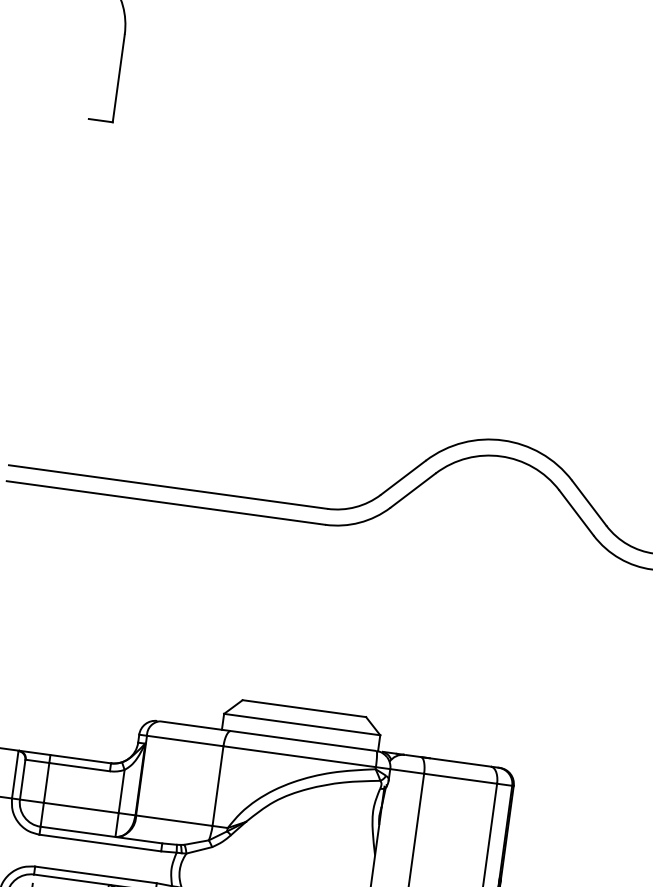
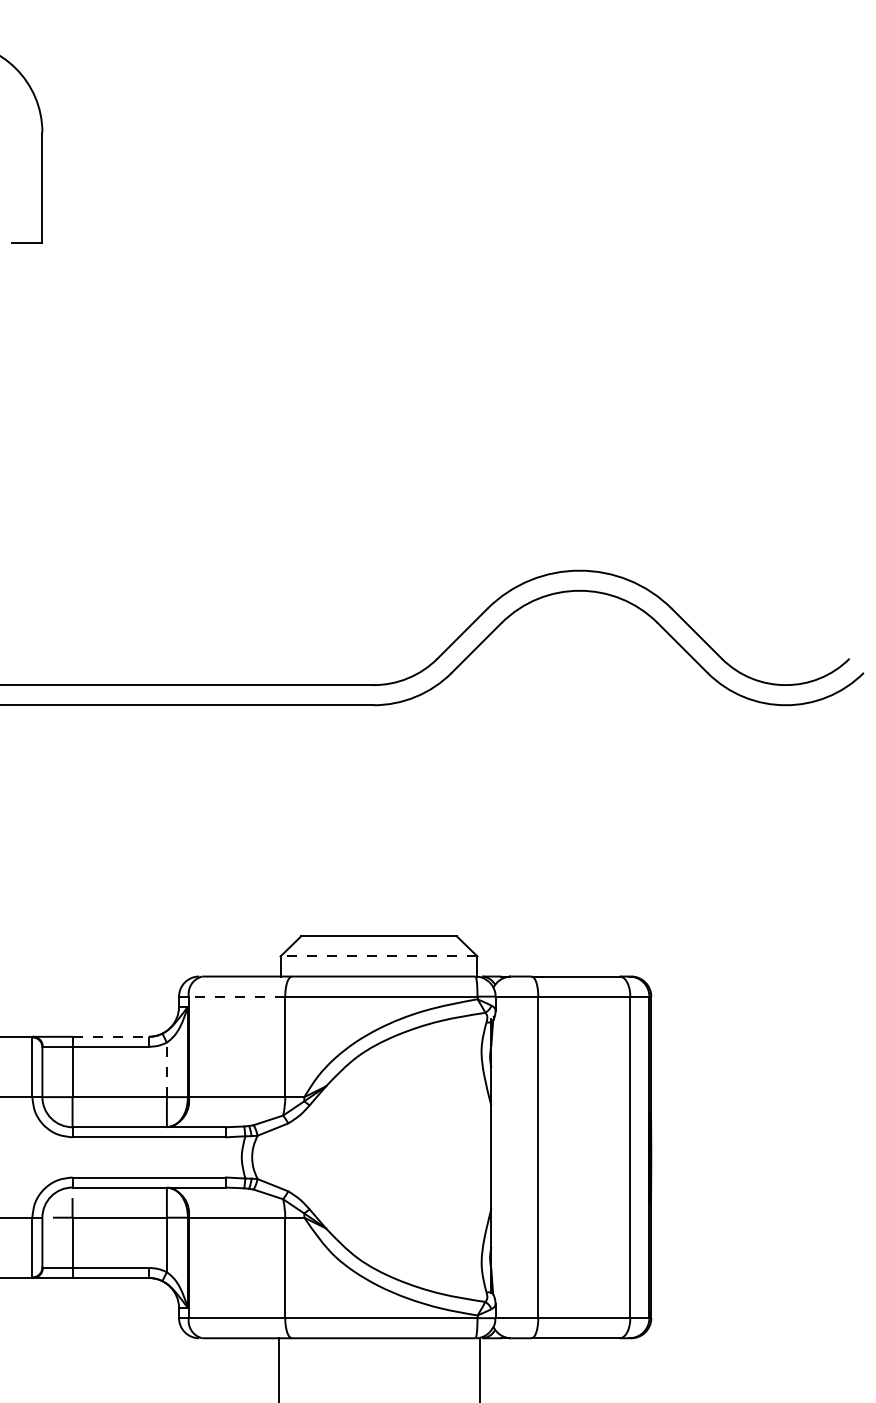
line: (301, 724) -> (378, 956), solid -> dashed
line: (184, 740) -> (236, 996), solid -> dashed
line: (81, 759) -> (111, 1036), solid -> dashed
line: (121, 791) -> (166, 1069), solid -> dashed

